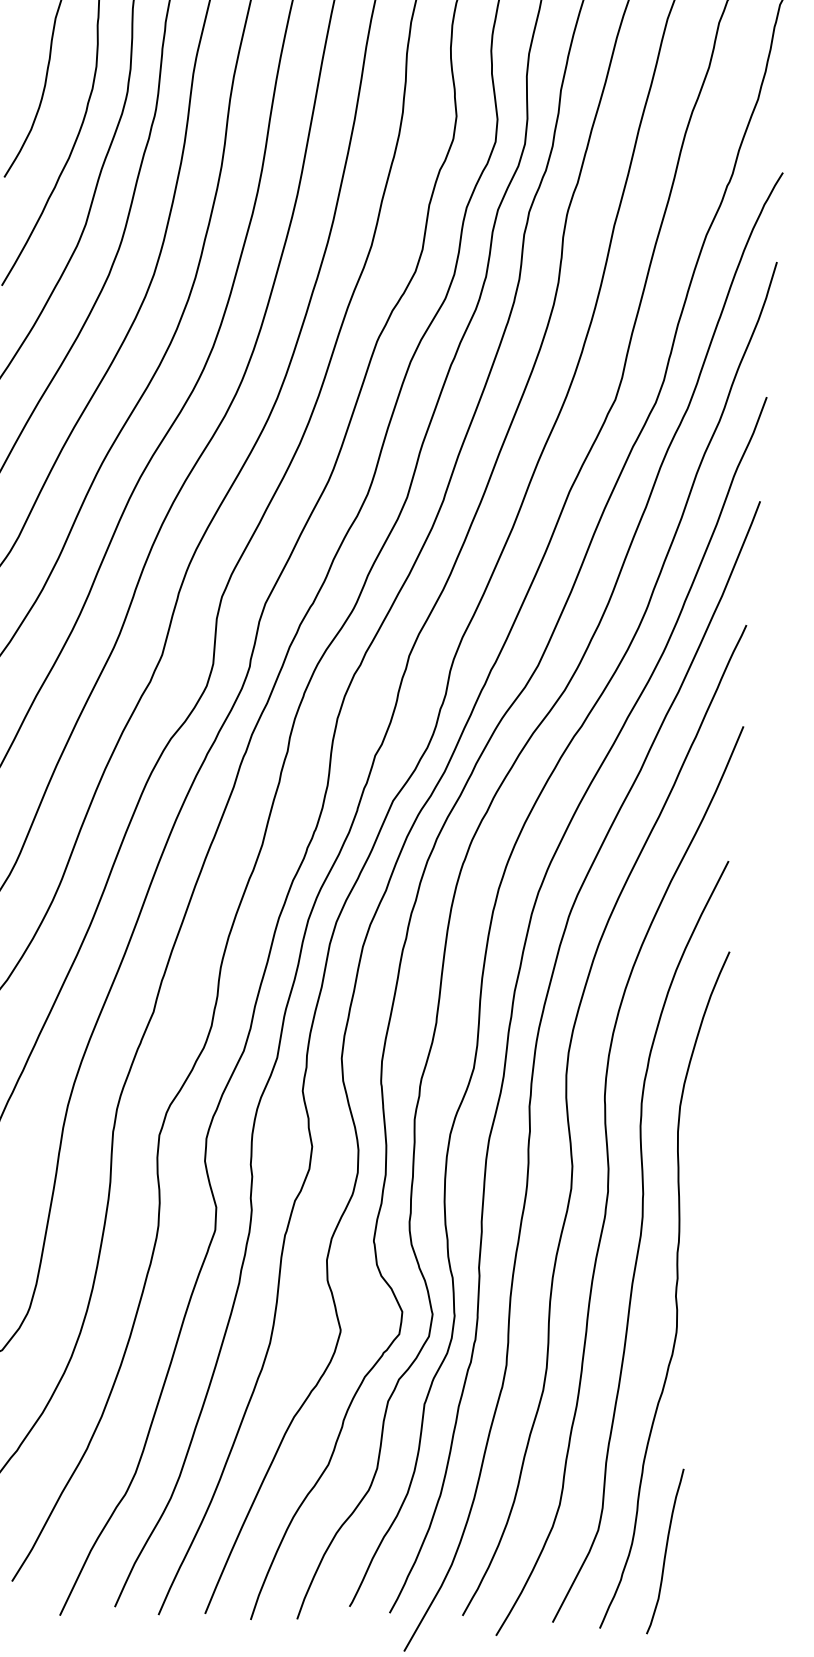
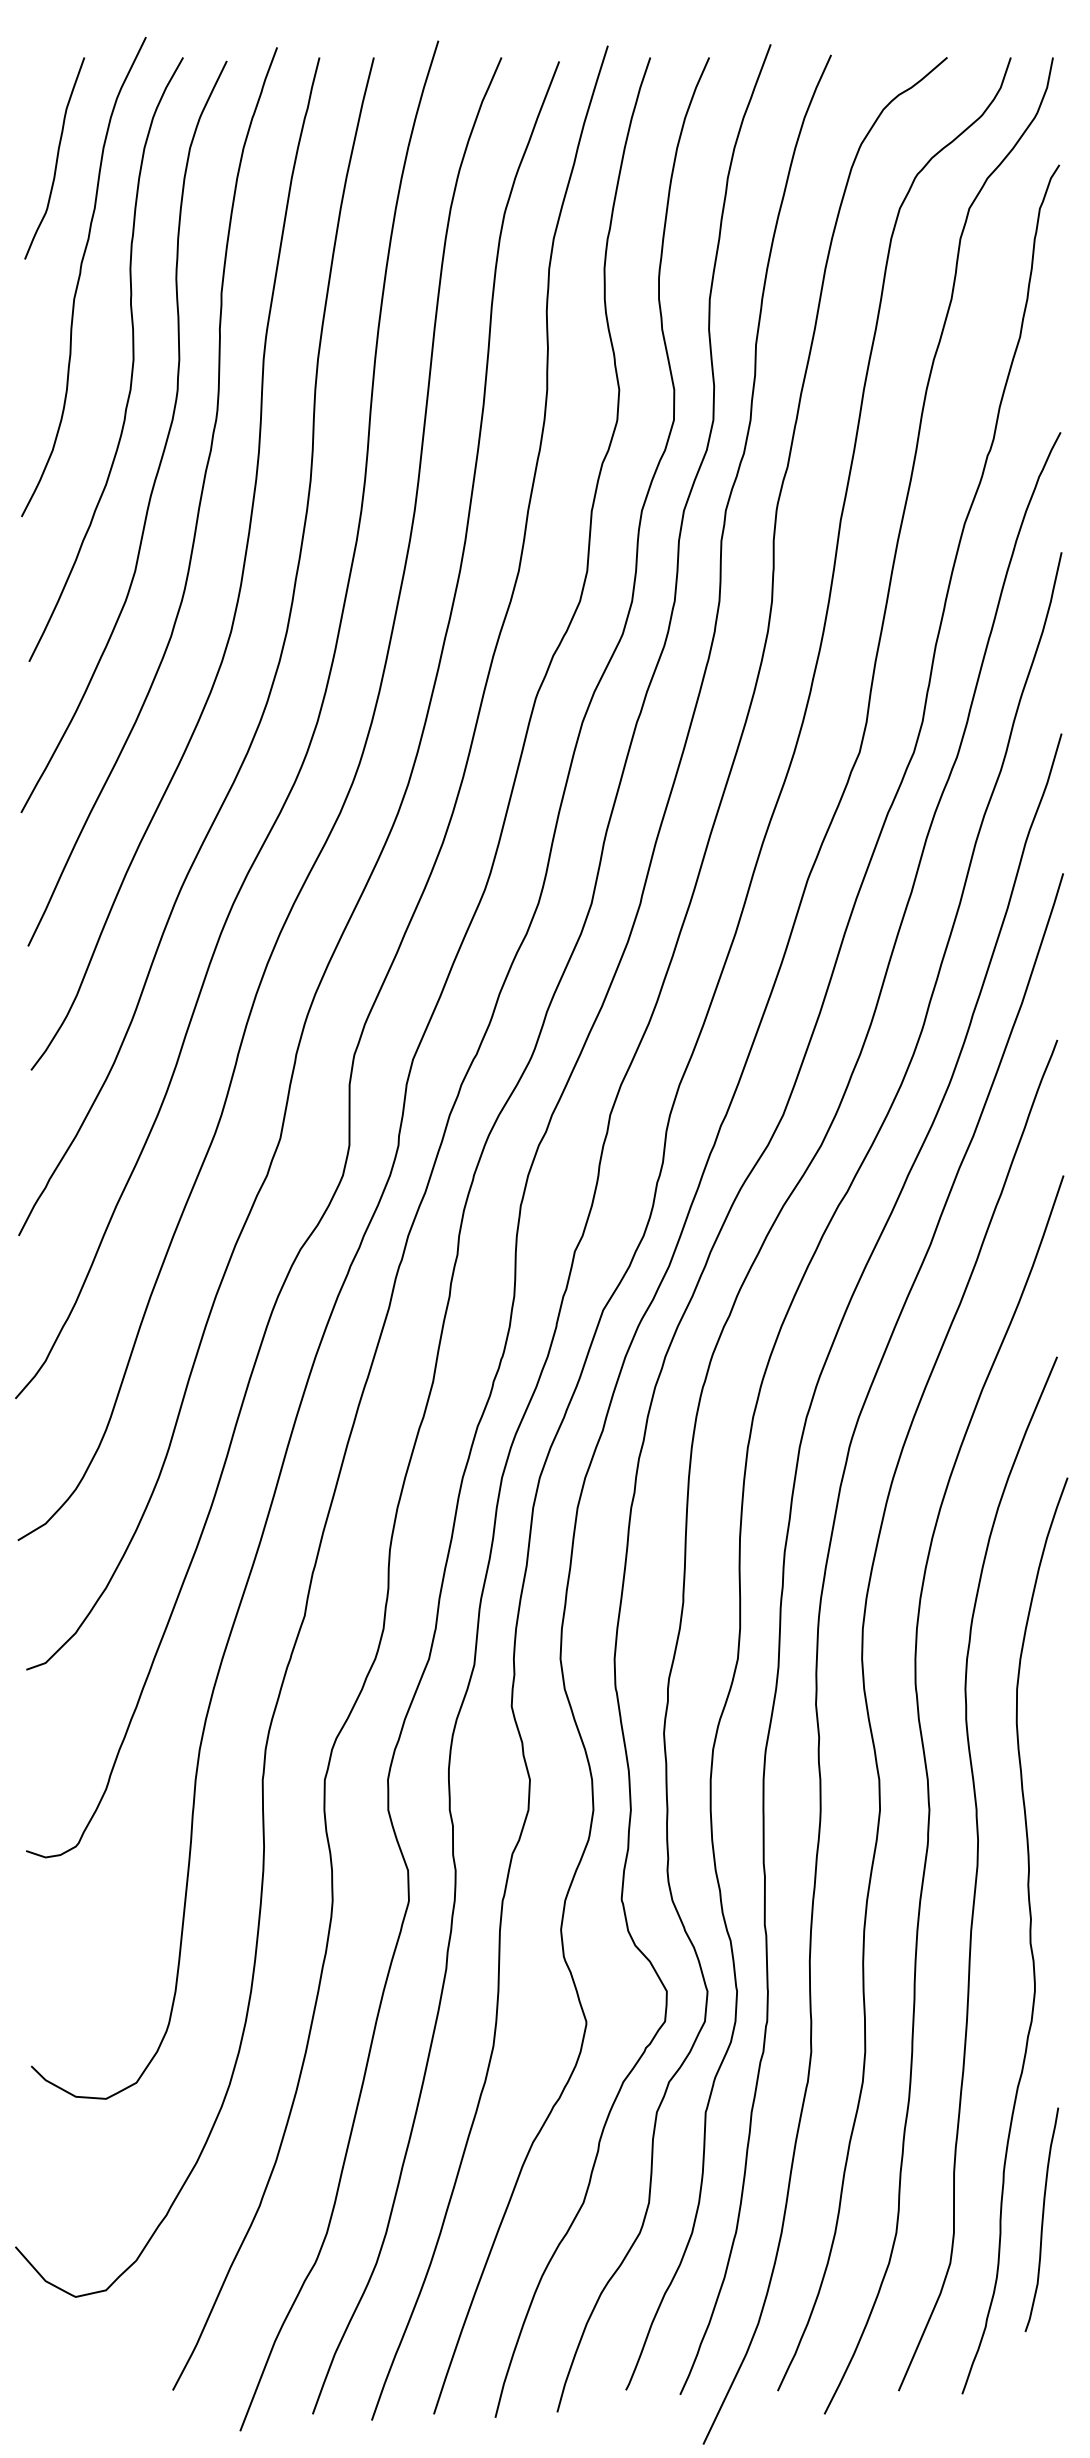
curve: (664, 1551) -> (1041, 2219), moved

